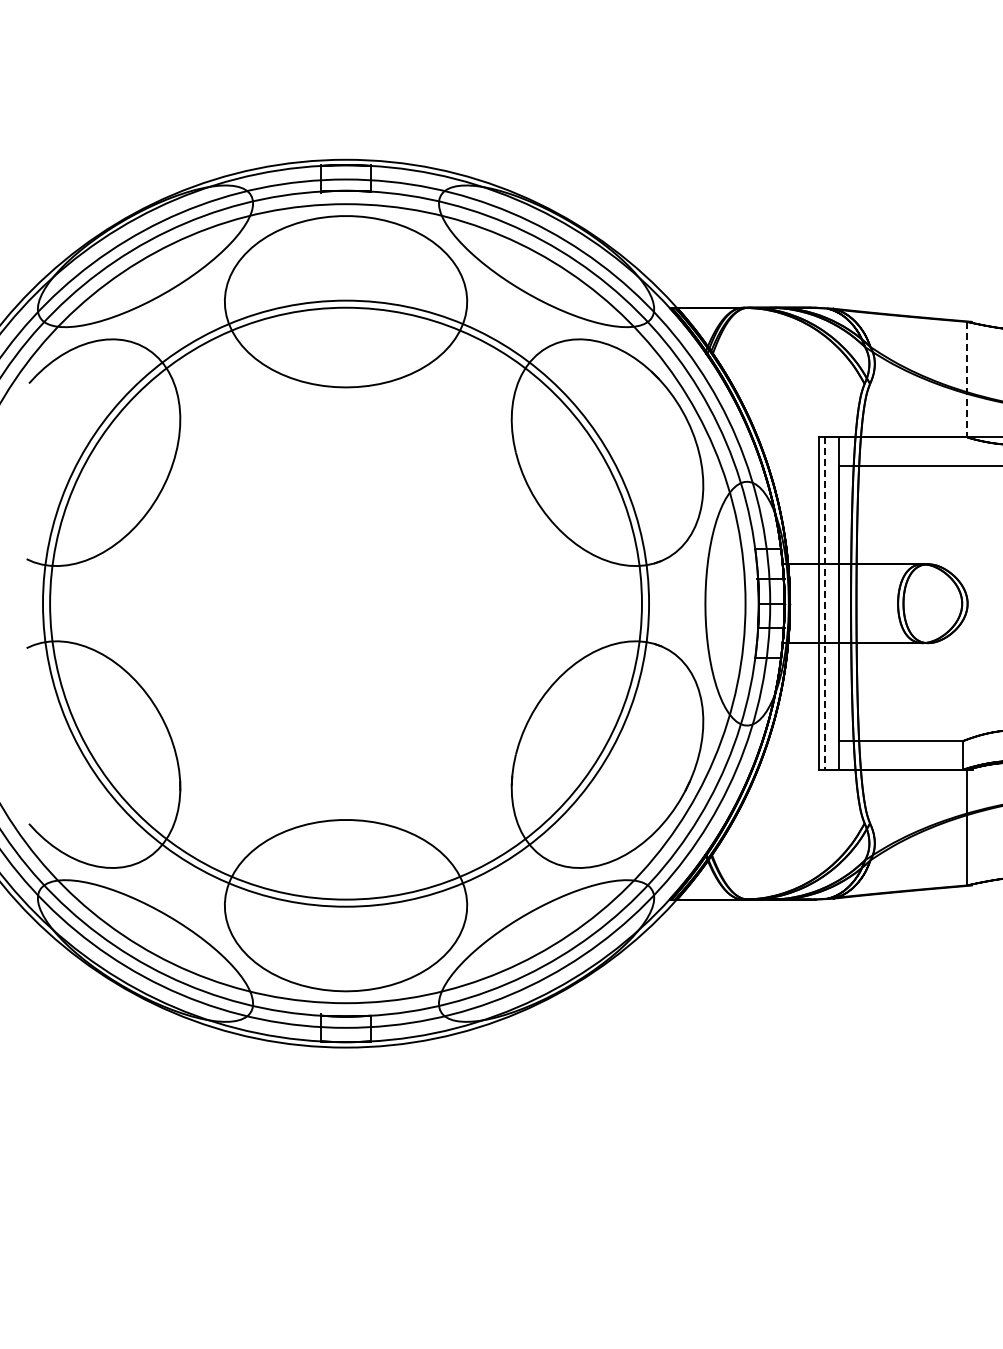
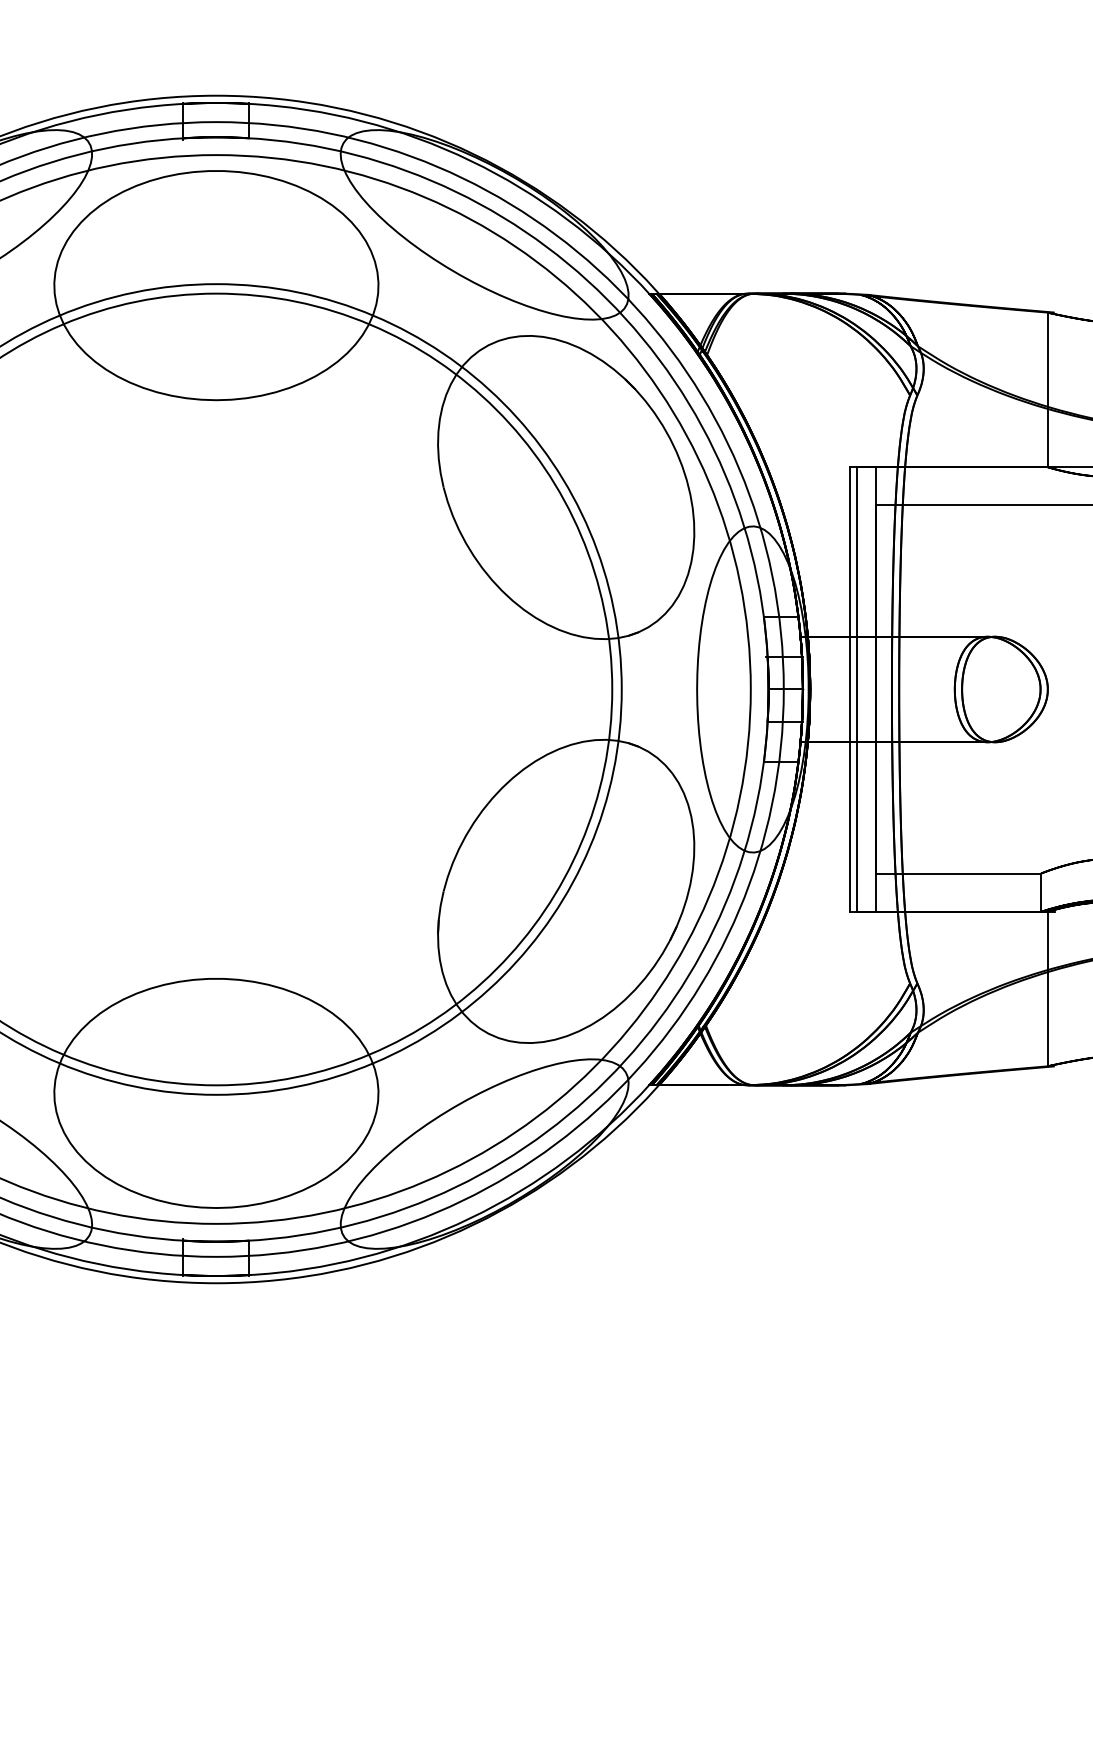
line: (967, 379) -> (1047, 389), dashed -> solid
line: (824, 604) -> (856, 690), dashed -> solid

